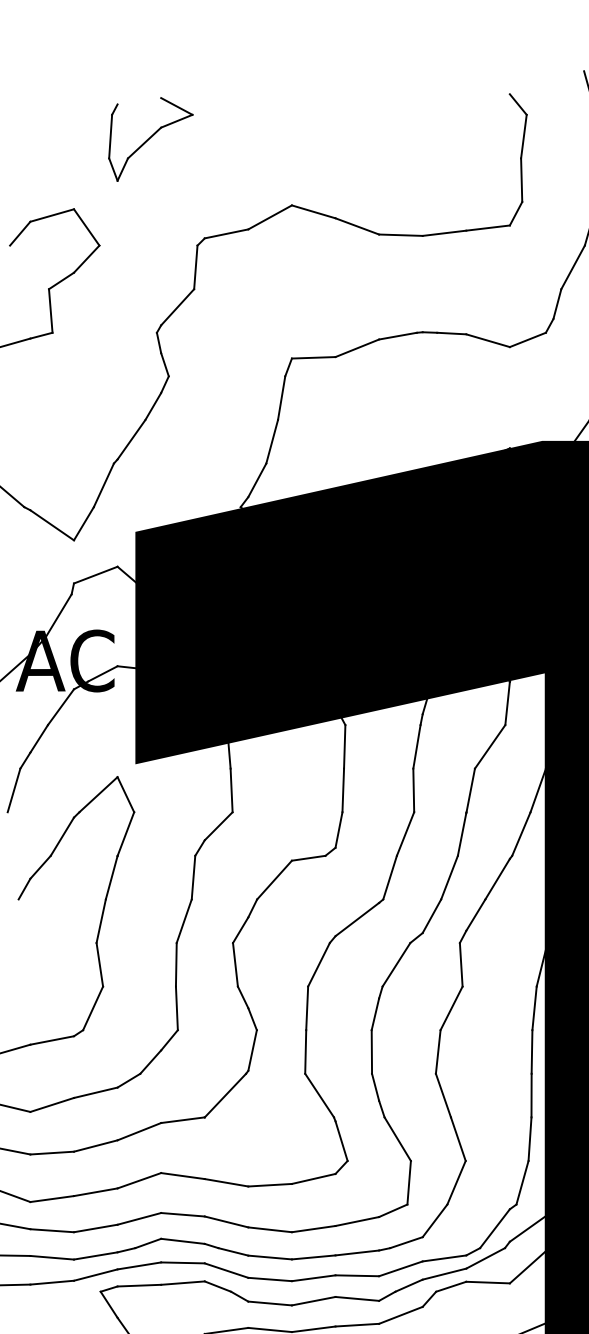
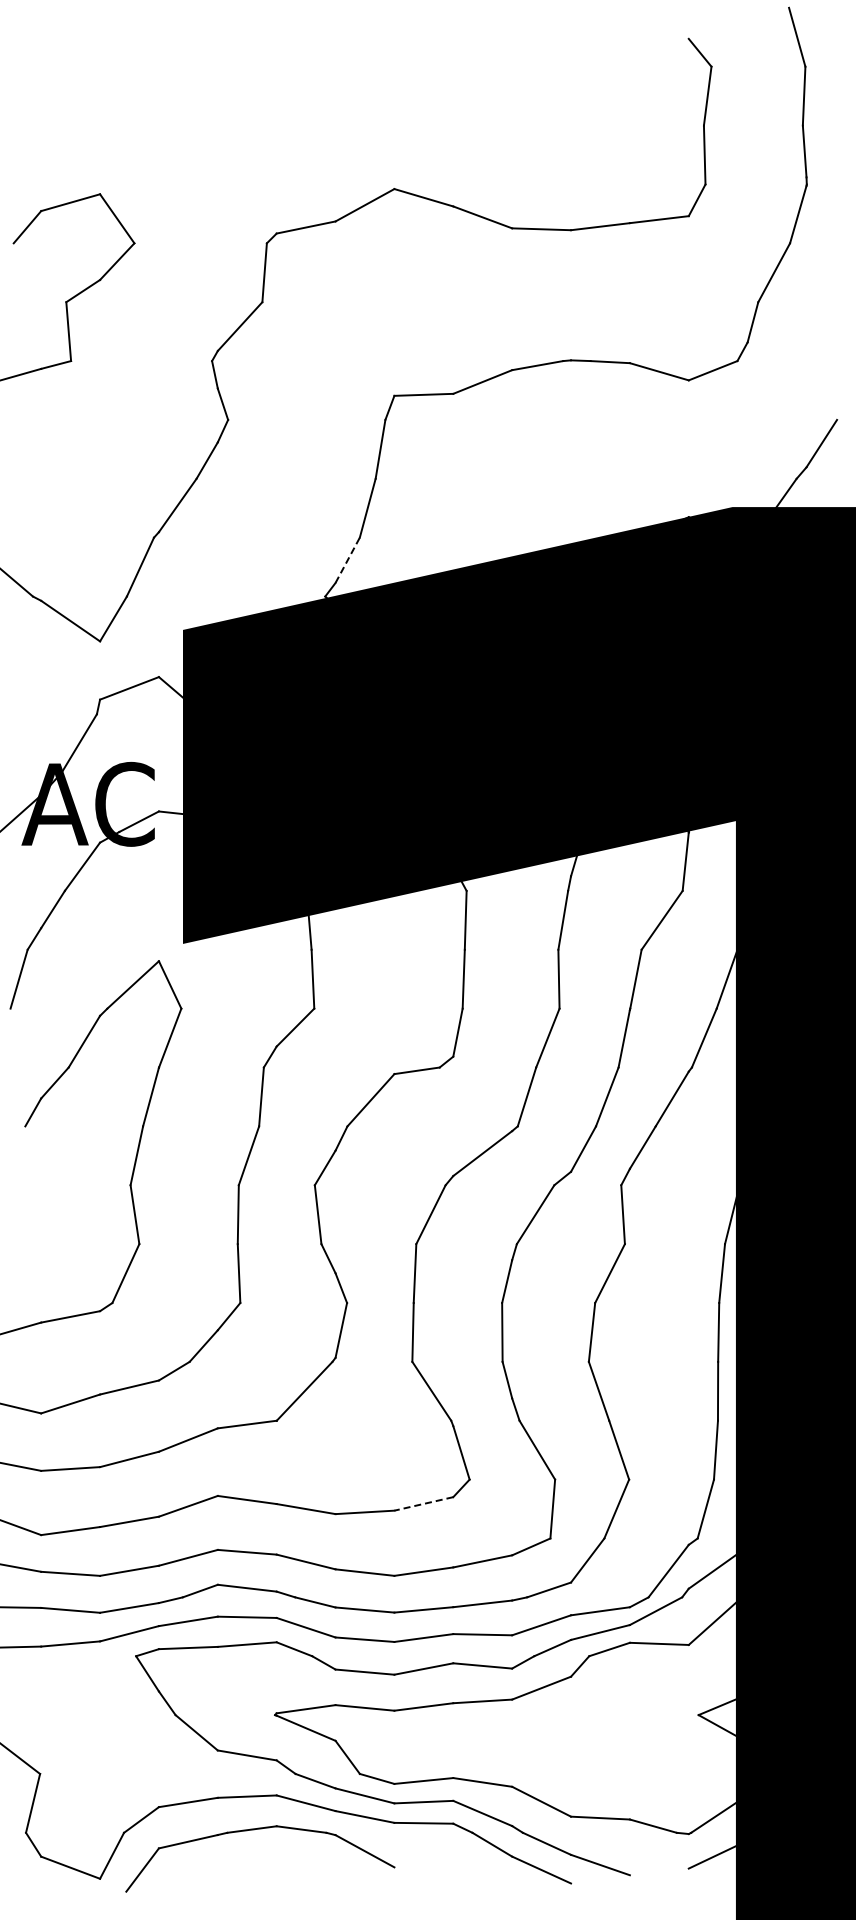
part: (150, 139) -> (203, 99), removed
line: (257, 480) -> (347, 560), solid -> dashed
line: (313, 1179) -> (423, 1504), solid -> dashed

